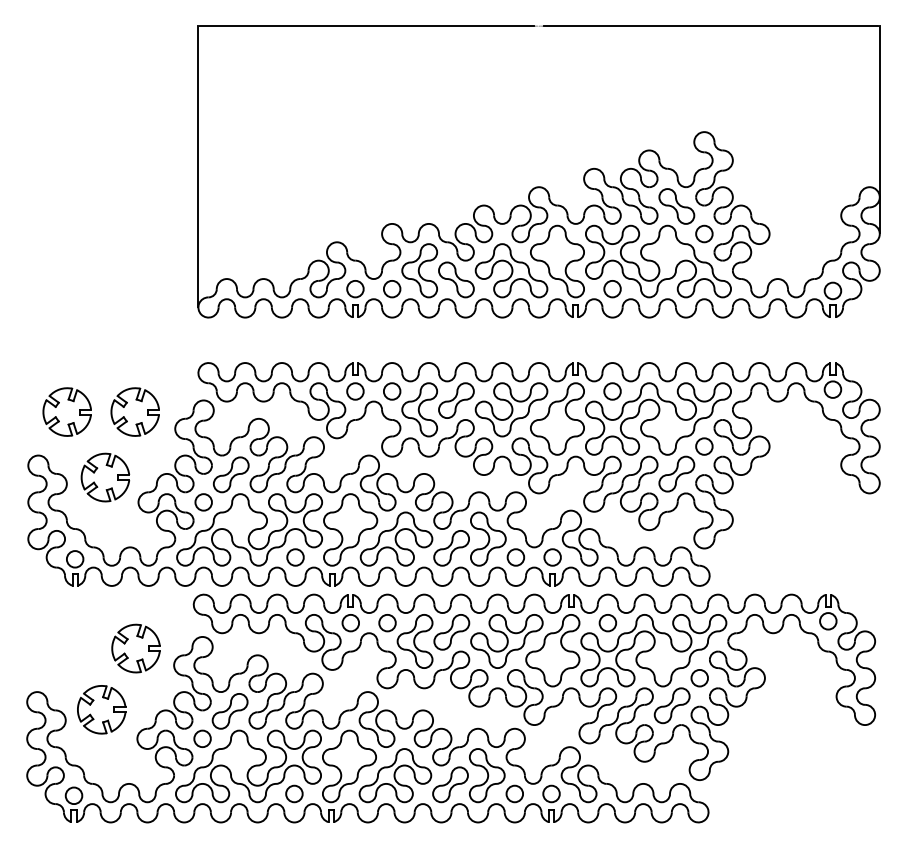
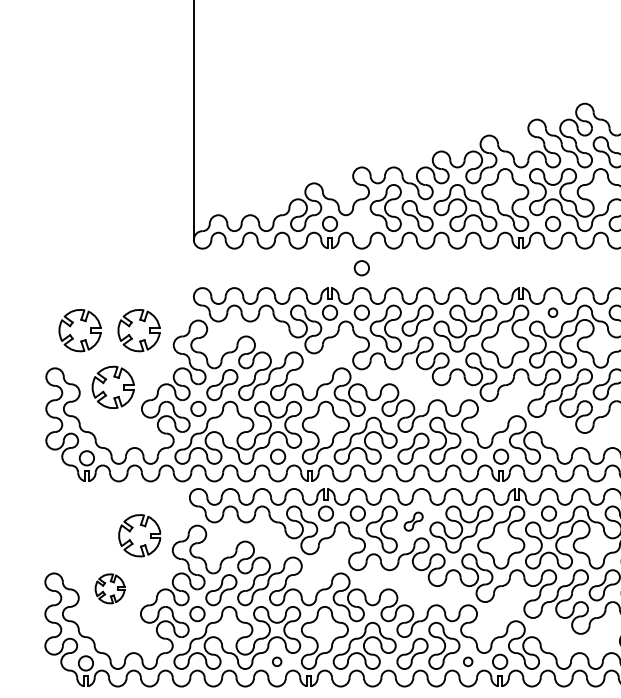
circle: (392, 289) -> (362, 268), moved
circle: (612, 391) -> (552, 312), size x0.6
part: (451, 632) -> (413, 521), size x0.6
part: (101, 709) -> (109, 588), size x0.7
circle: (294, 793) -> (277, 661), size x0.6
circle: (514, 793) -> (467, 661), size x0.6

